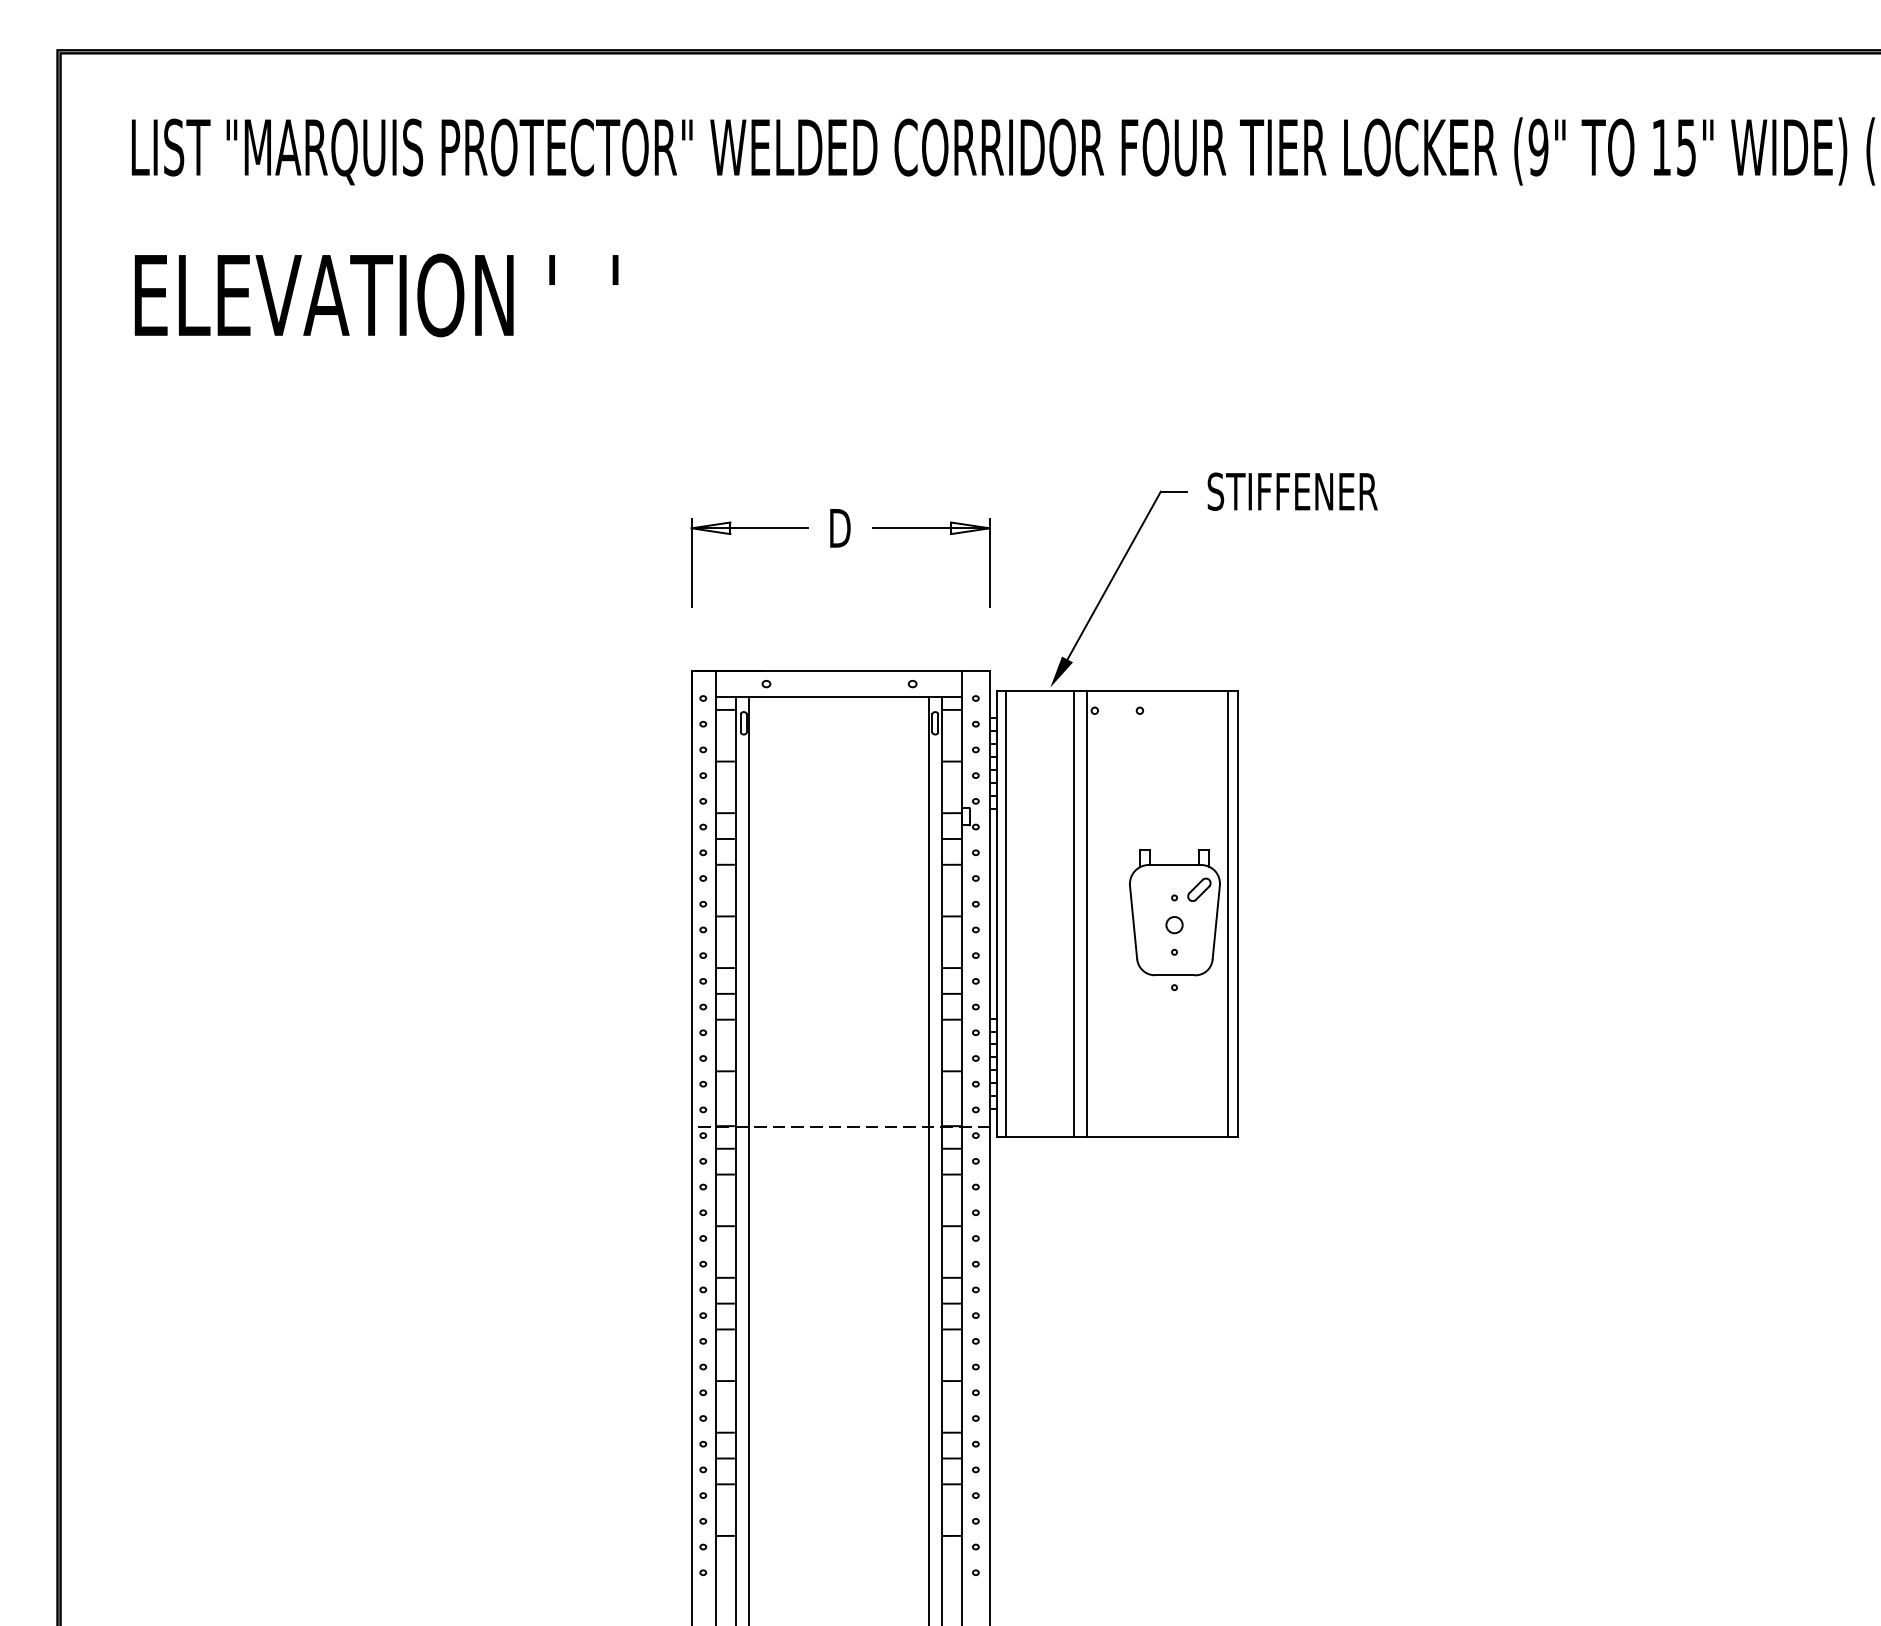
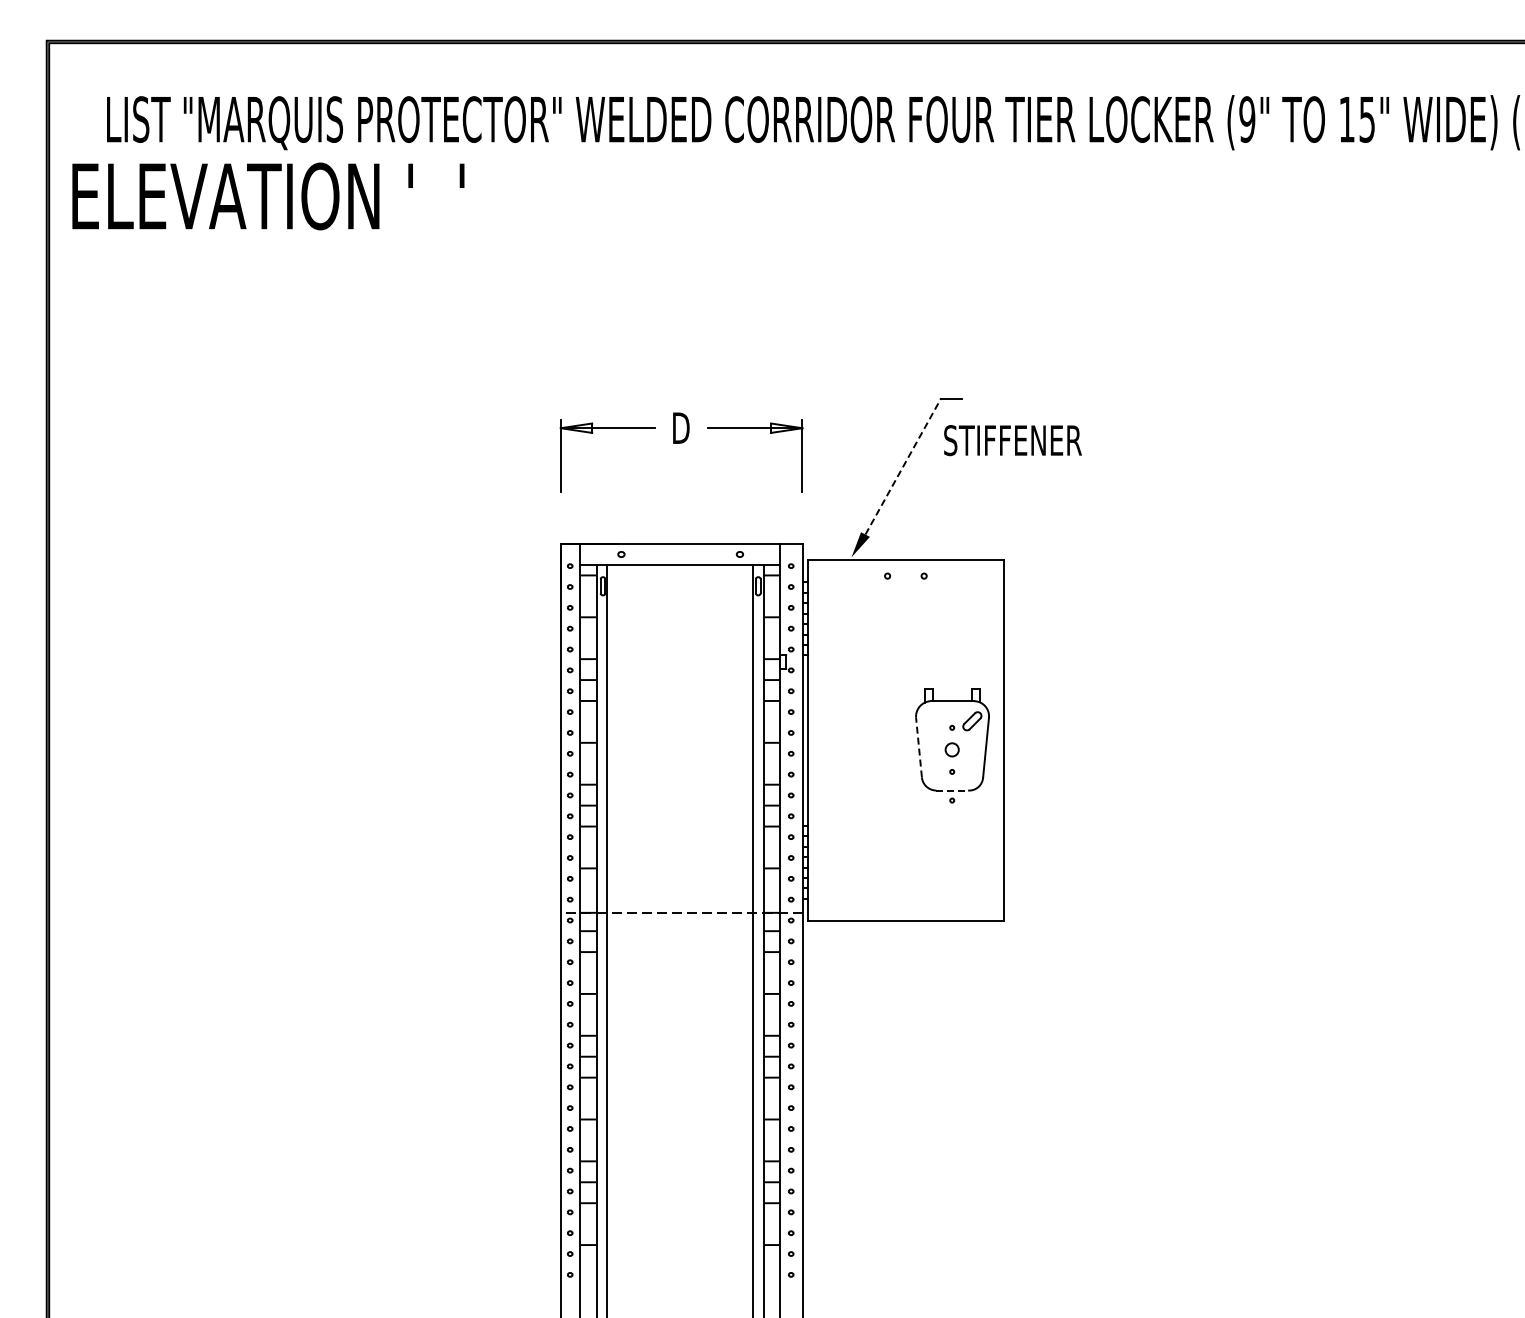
text: (376, 295) -> (268, 196), moved
text: (1292, 491) -> (1012, 440), moved
line: (1114, 575) -> (903, 466), solid -> dashed
line: (1005, 913) -> (815, 740), removed
line: (1073, 913) -> (870, 740), removed
line: (1087, 913) -> (881, 740), removed
line: (1227, 913) -> (995, 740), removed
line: (1132, 922) -> (918, 747), solid -> dashed
line: (1174, 975) -> (952, 790), solid -> dashed

